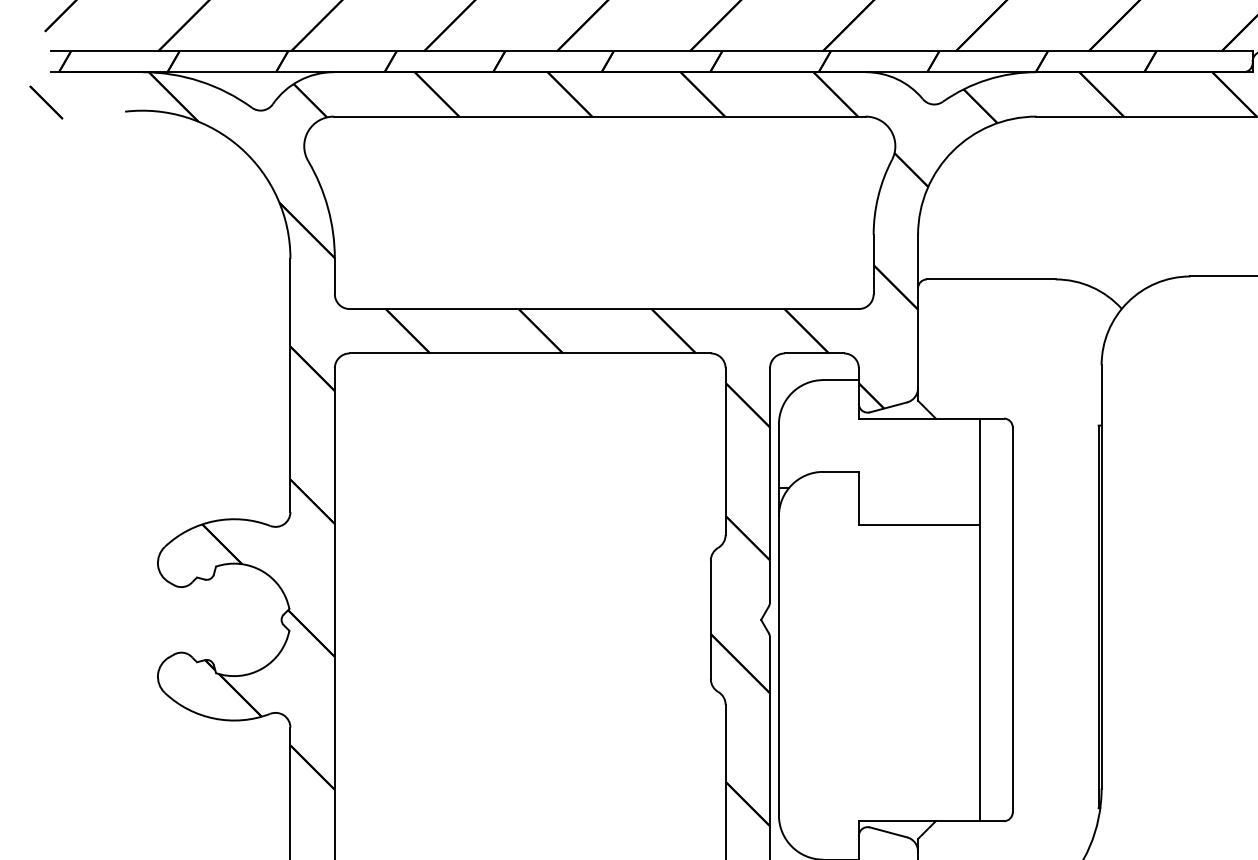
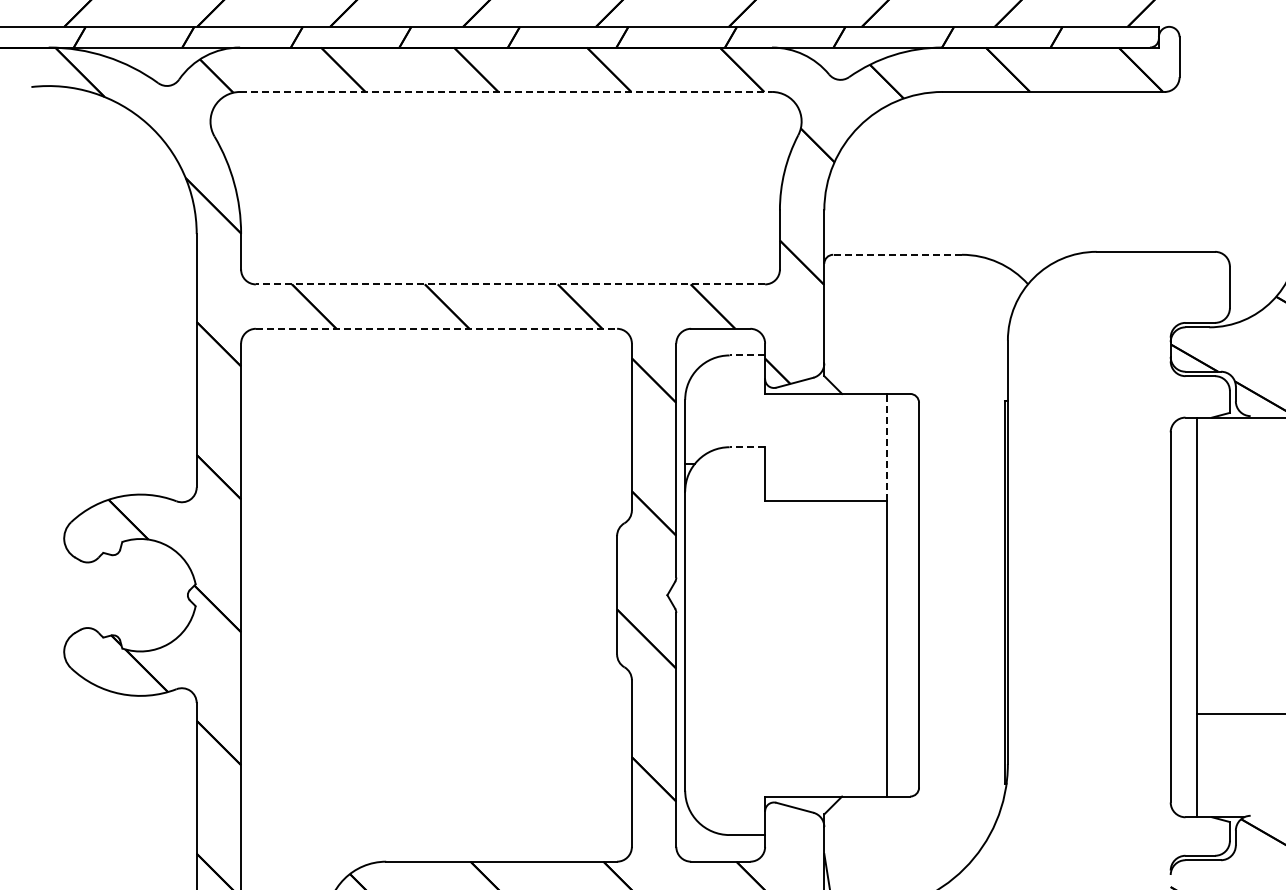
line: (600, 116) -> (506, 91), solid -> dashed
line: (991, 279) -> (897, 254), solid -> dashed
line: (604, 309) -> (510, 284), solid -> dashed
line: (530, 353) -> (436, 328), solid -> dashed
line: (841, 380) -> (747, 355), solid -> dashed
line: (980, 471) -> (886, 446), solid -> dashed
line: (841, 472) -> (747, 447), solid -> dashed

